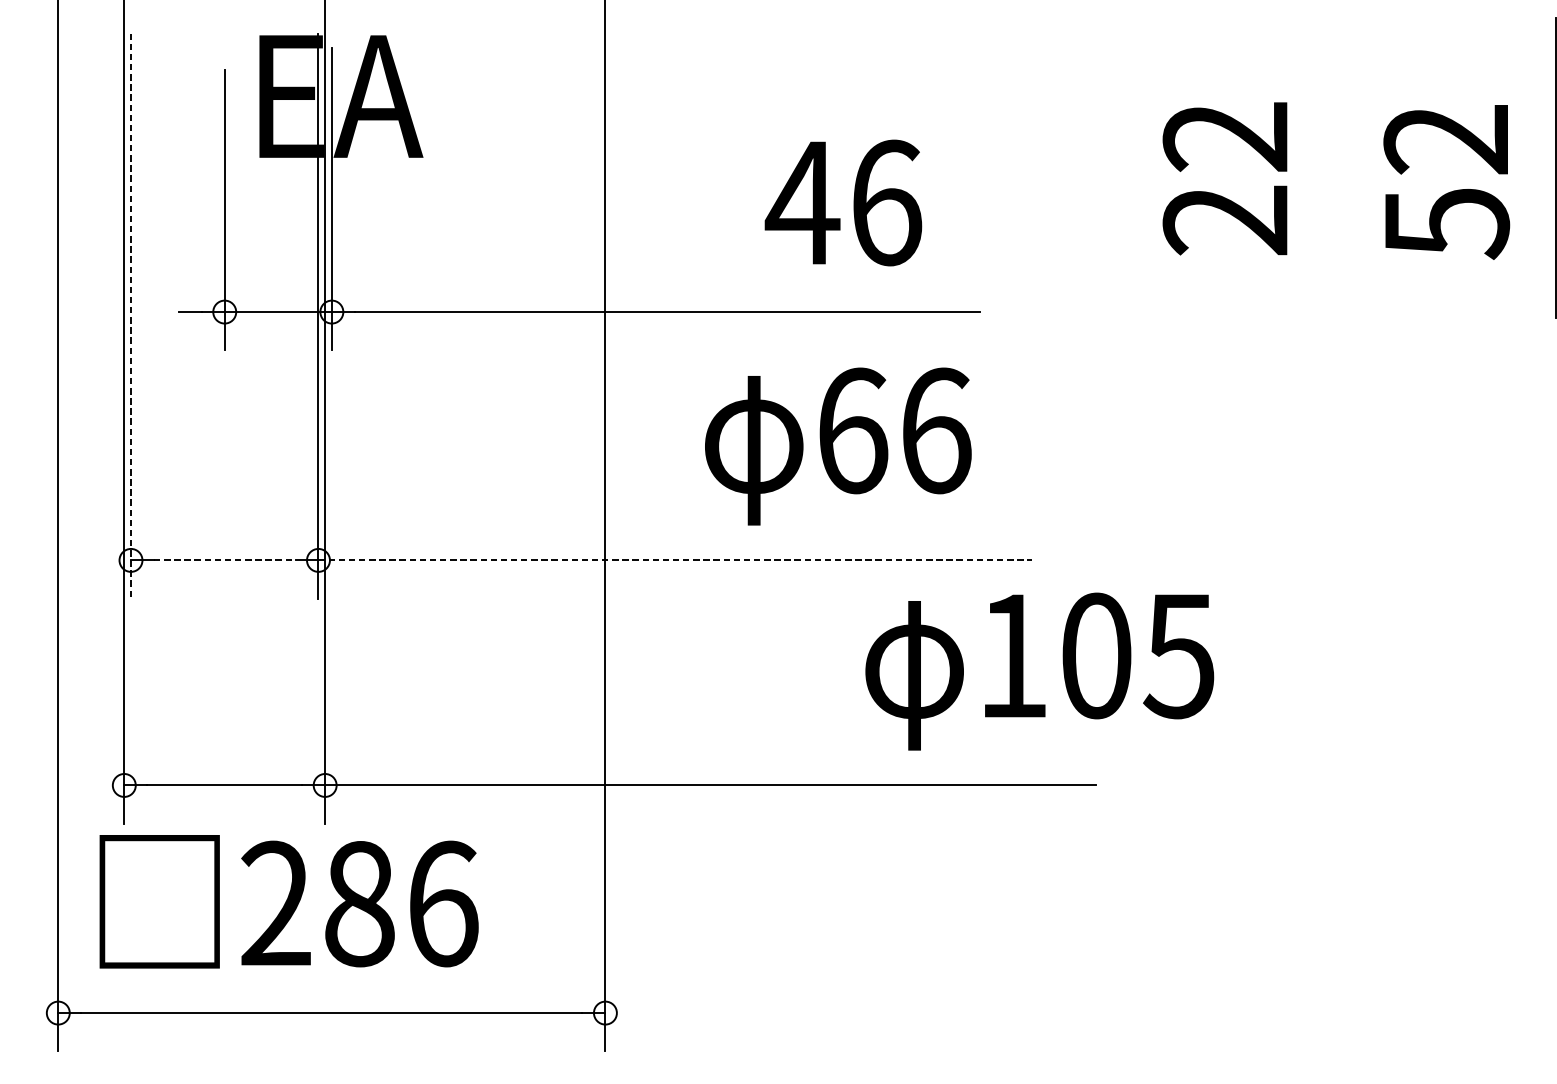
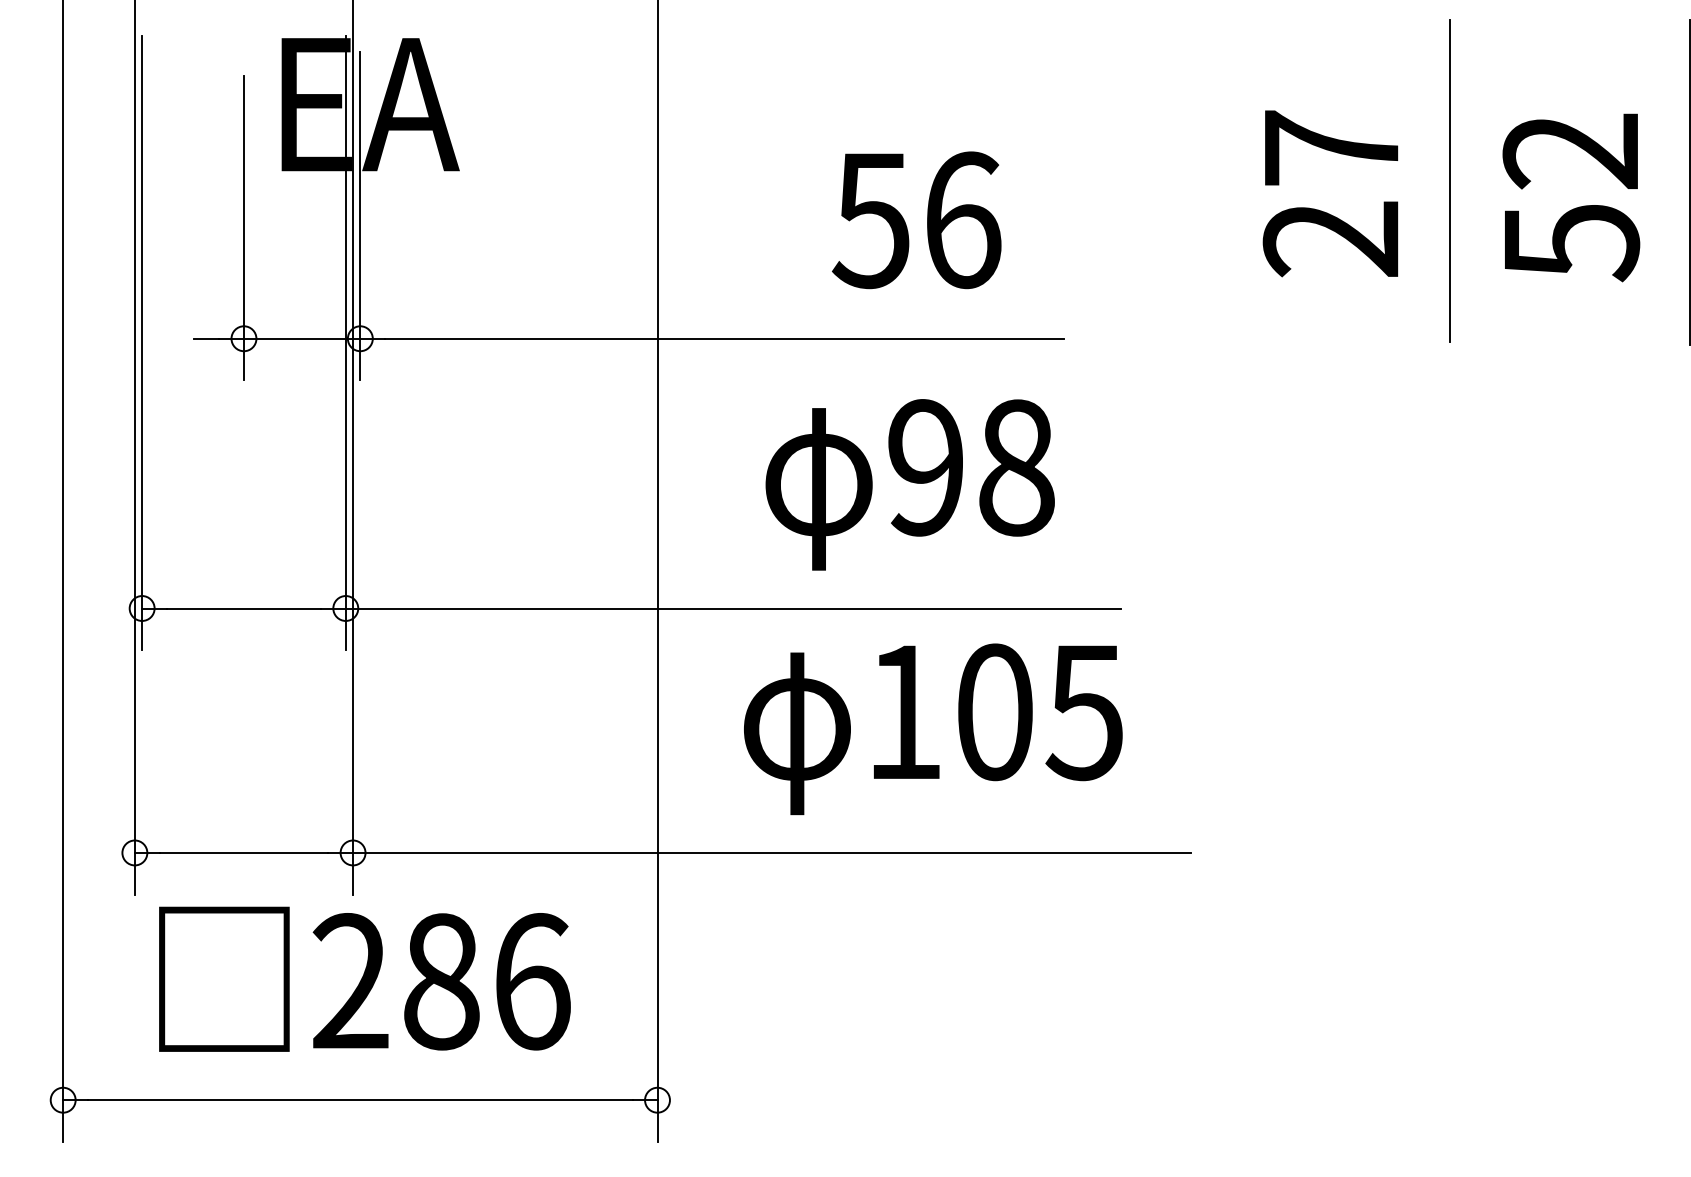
text: (1224, 136) -> (1330, 148), 22 -> 27
line: (1335, 166) -> (1450, 180), added
text: (802, 204) -> (871, 221), 46 -> 56
line: (131, 316) -> (142, 343), dashed -> solid
text: (894, 430) -> (971, 467), 66 -> 98
line: (224, 560) -> (243, 608), dashed -> solid
line: (675, 560) -> (733, 608), dashed -> solid
text: (1039, 671) -> (933, 729), moved
text: (288, 901) -> (364, 978), moved

